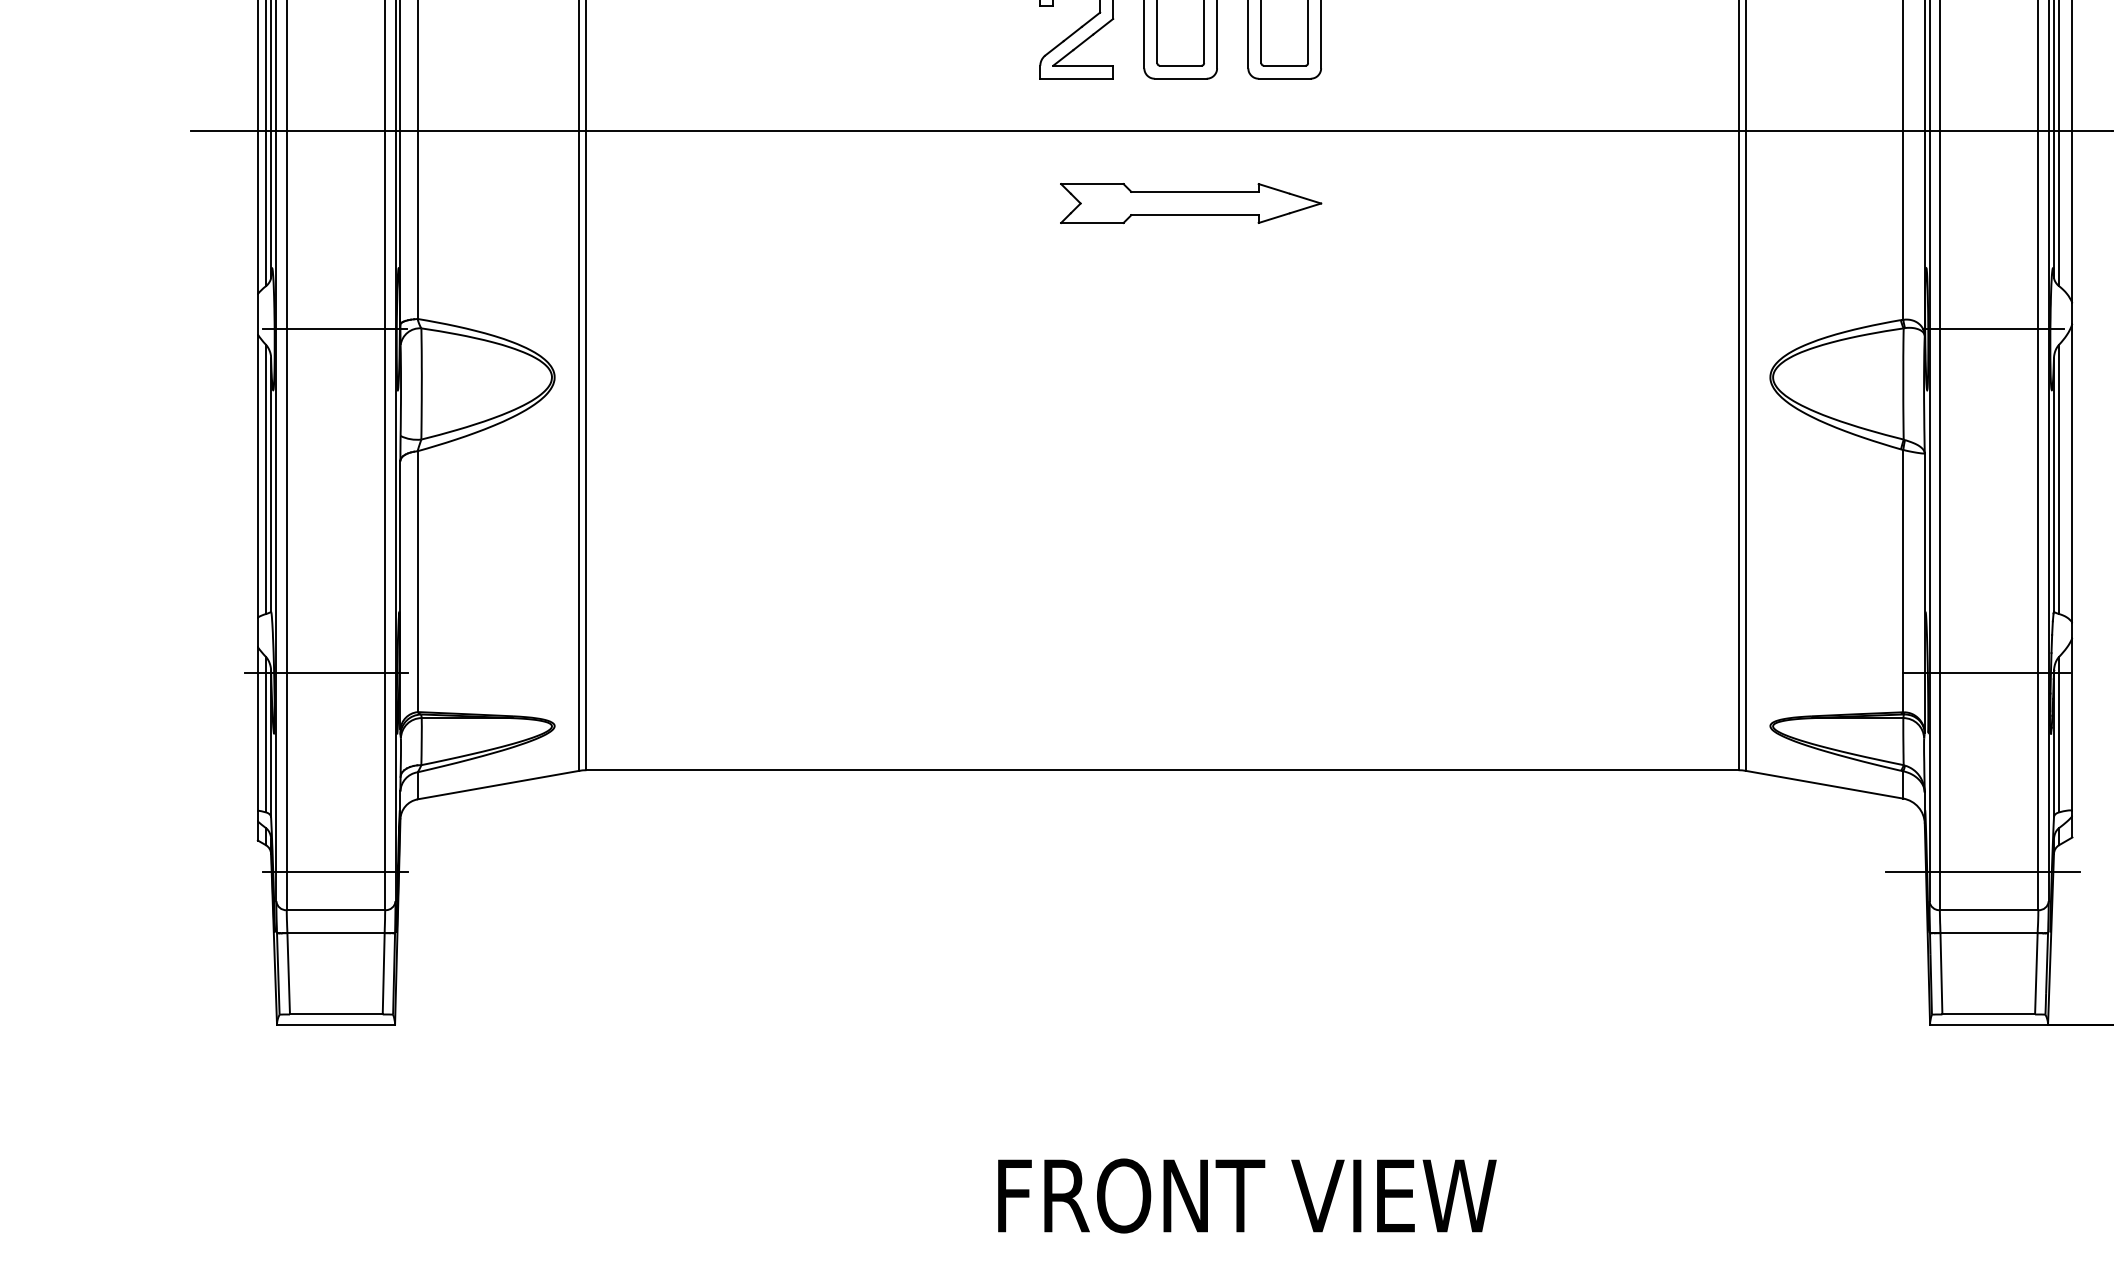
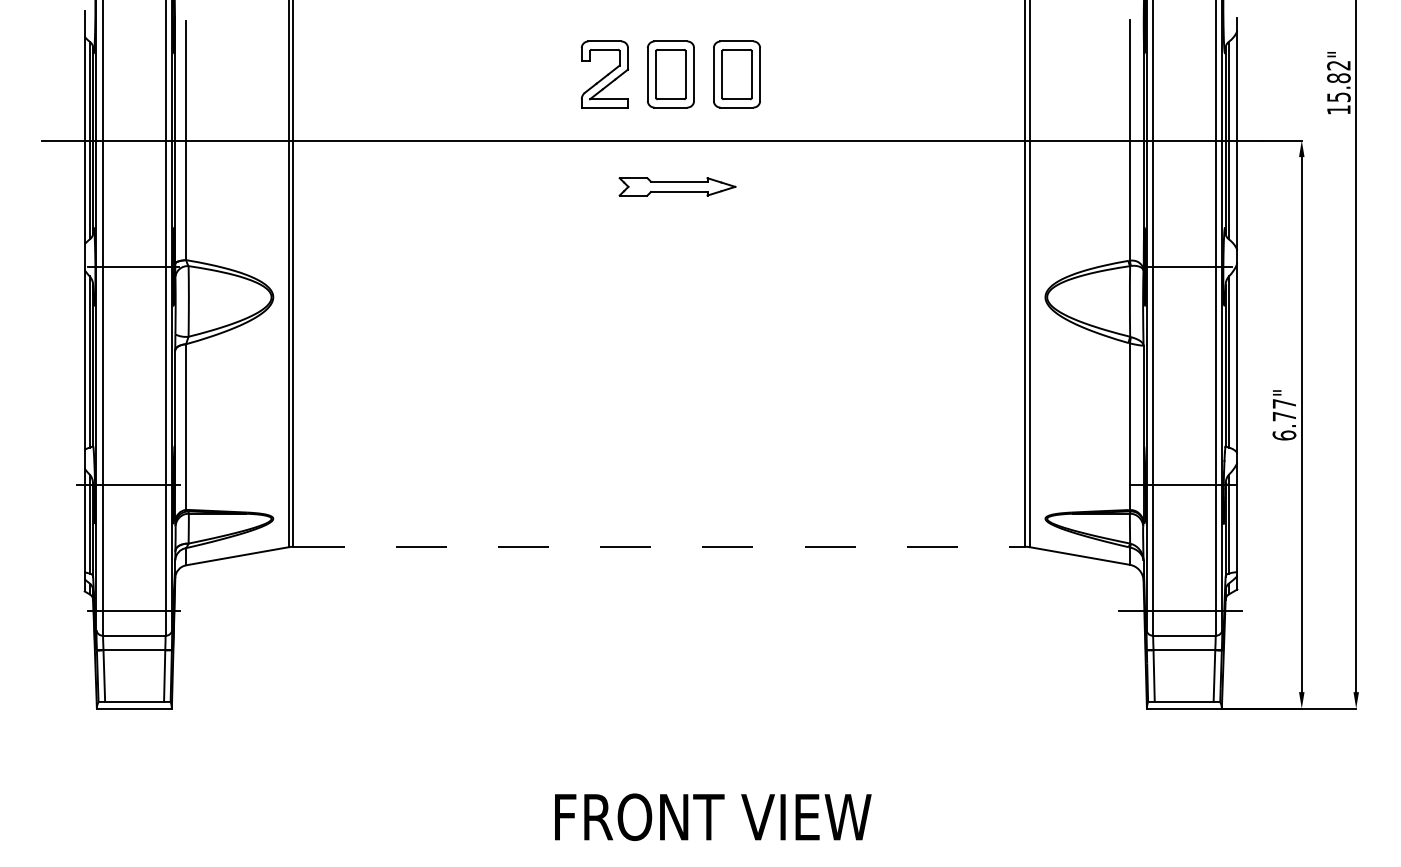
part: (1191, 203) -> (677, 186), size x0.7
line: (1162, 769) -> (659, 546), solid -> dashed

